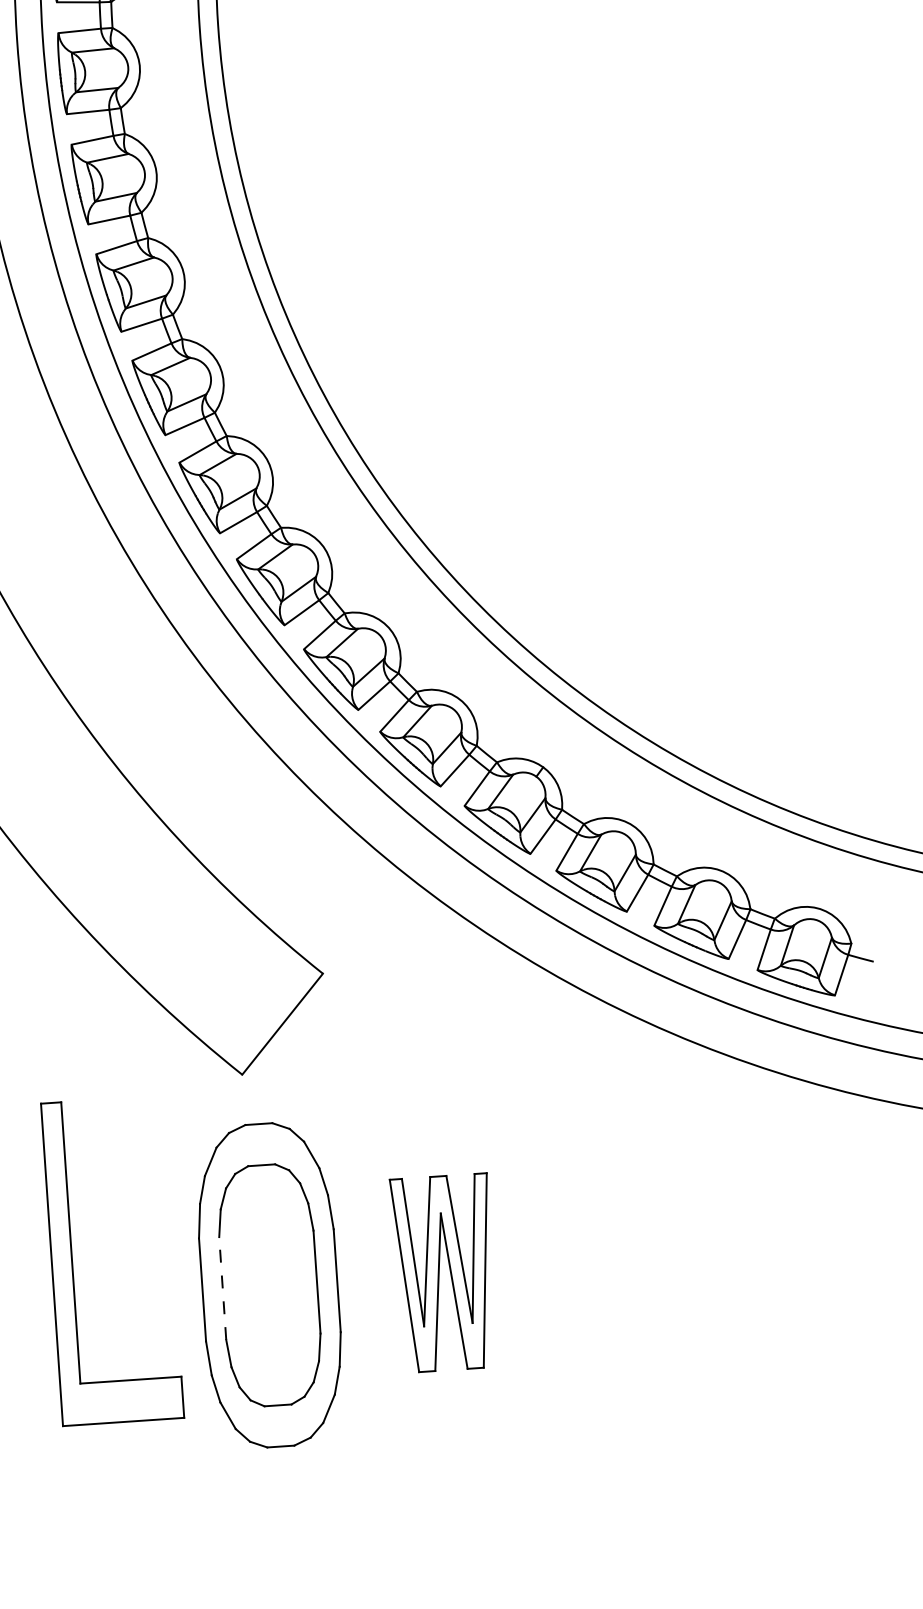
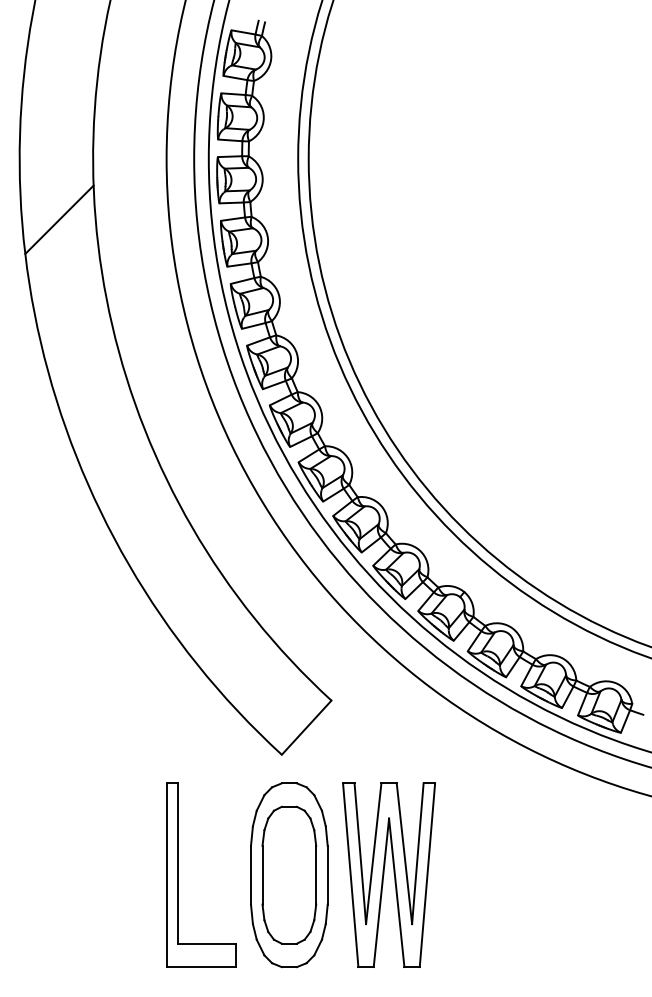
part: (72, 1262) -> (178, 874), moved
part: (443, 1272) -> (388, 874), size x1.67
line: (222, 1287) -> (262, 874), dashed -> solid

